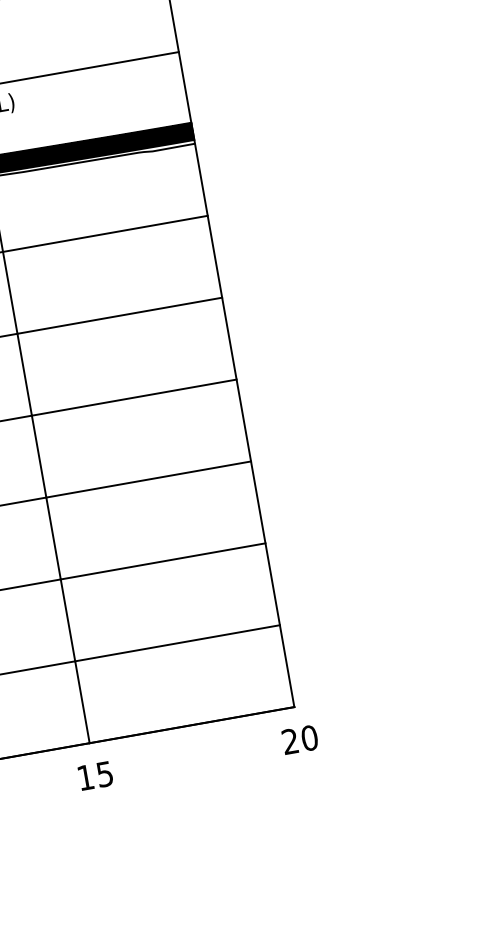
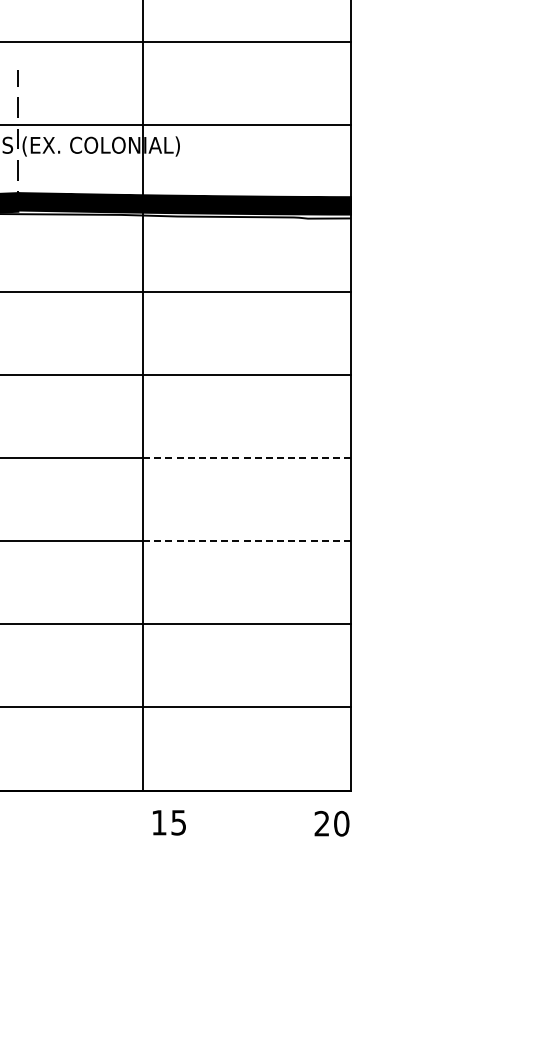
line: (134, 397) -> (247, 457), solid -> dashed
line: (149, 479) -> (247, 541), solid -> dashed
text: (299, 739) -> (331, 823), moved
text: (95, 775) -> (169, 822), moved

